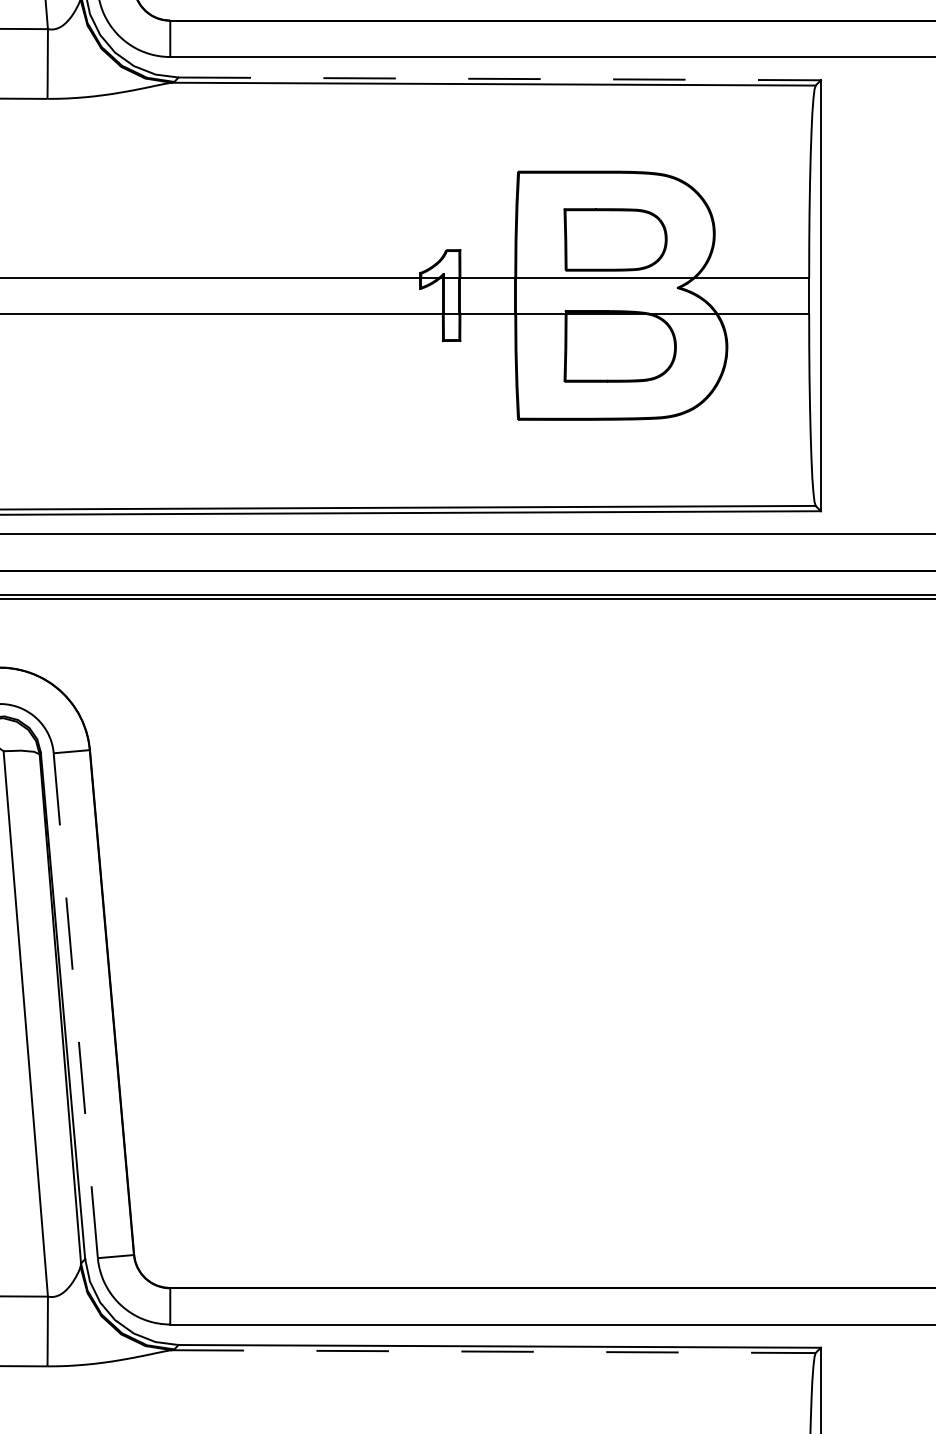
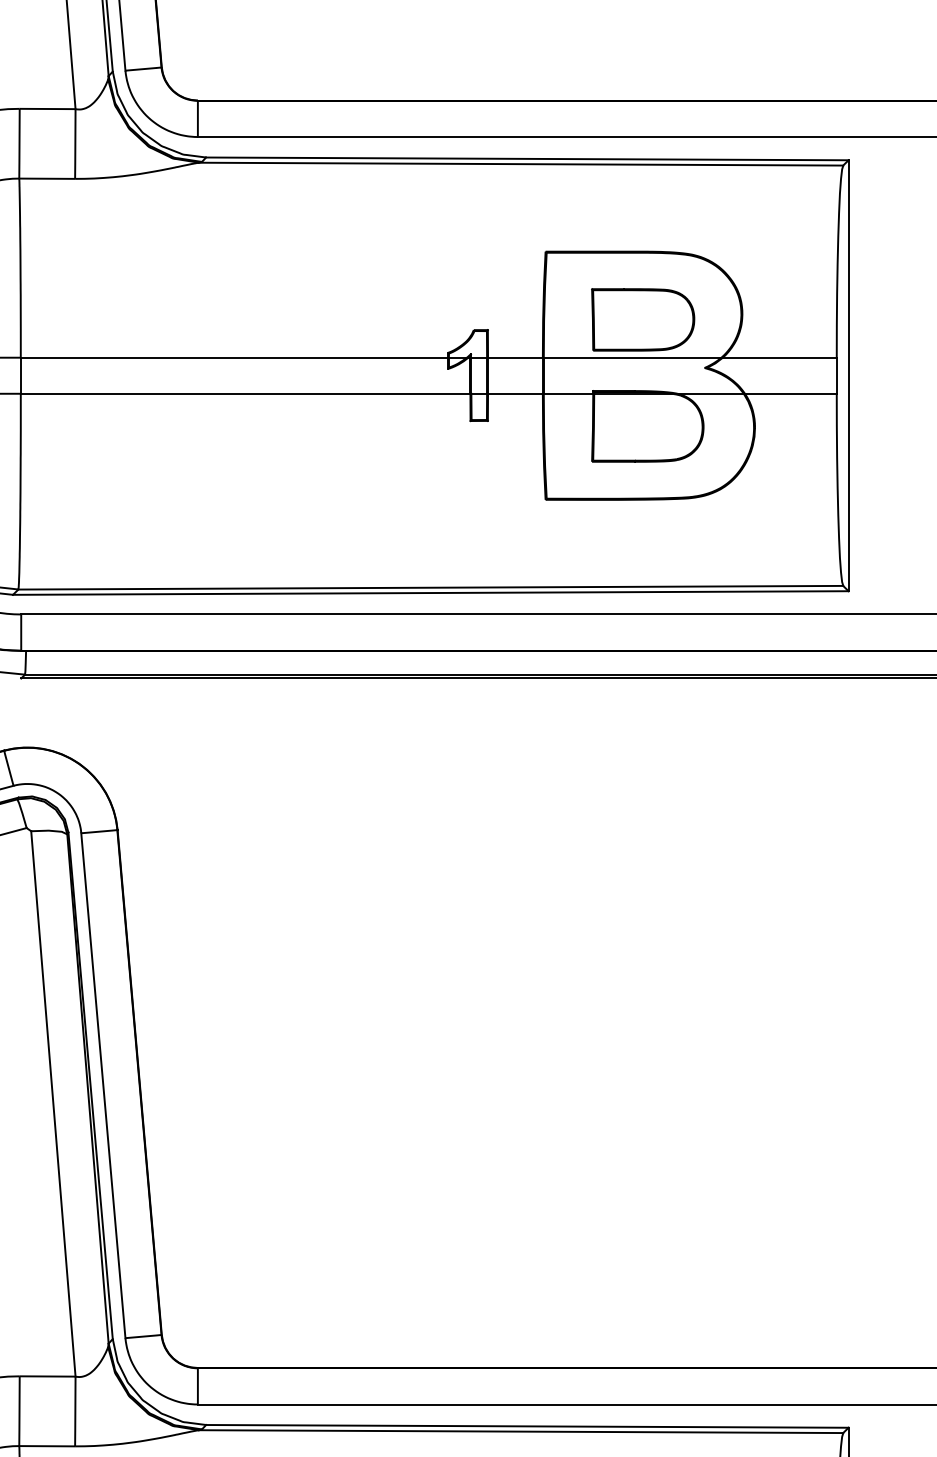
line: (499, 78) -> (527, 158), dashed -> solid
line: (75, 1006) -> (103, 1086), dashed -> solid
line: (493, 1351) -> (521, 1431), dashed -> solid

